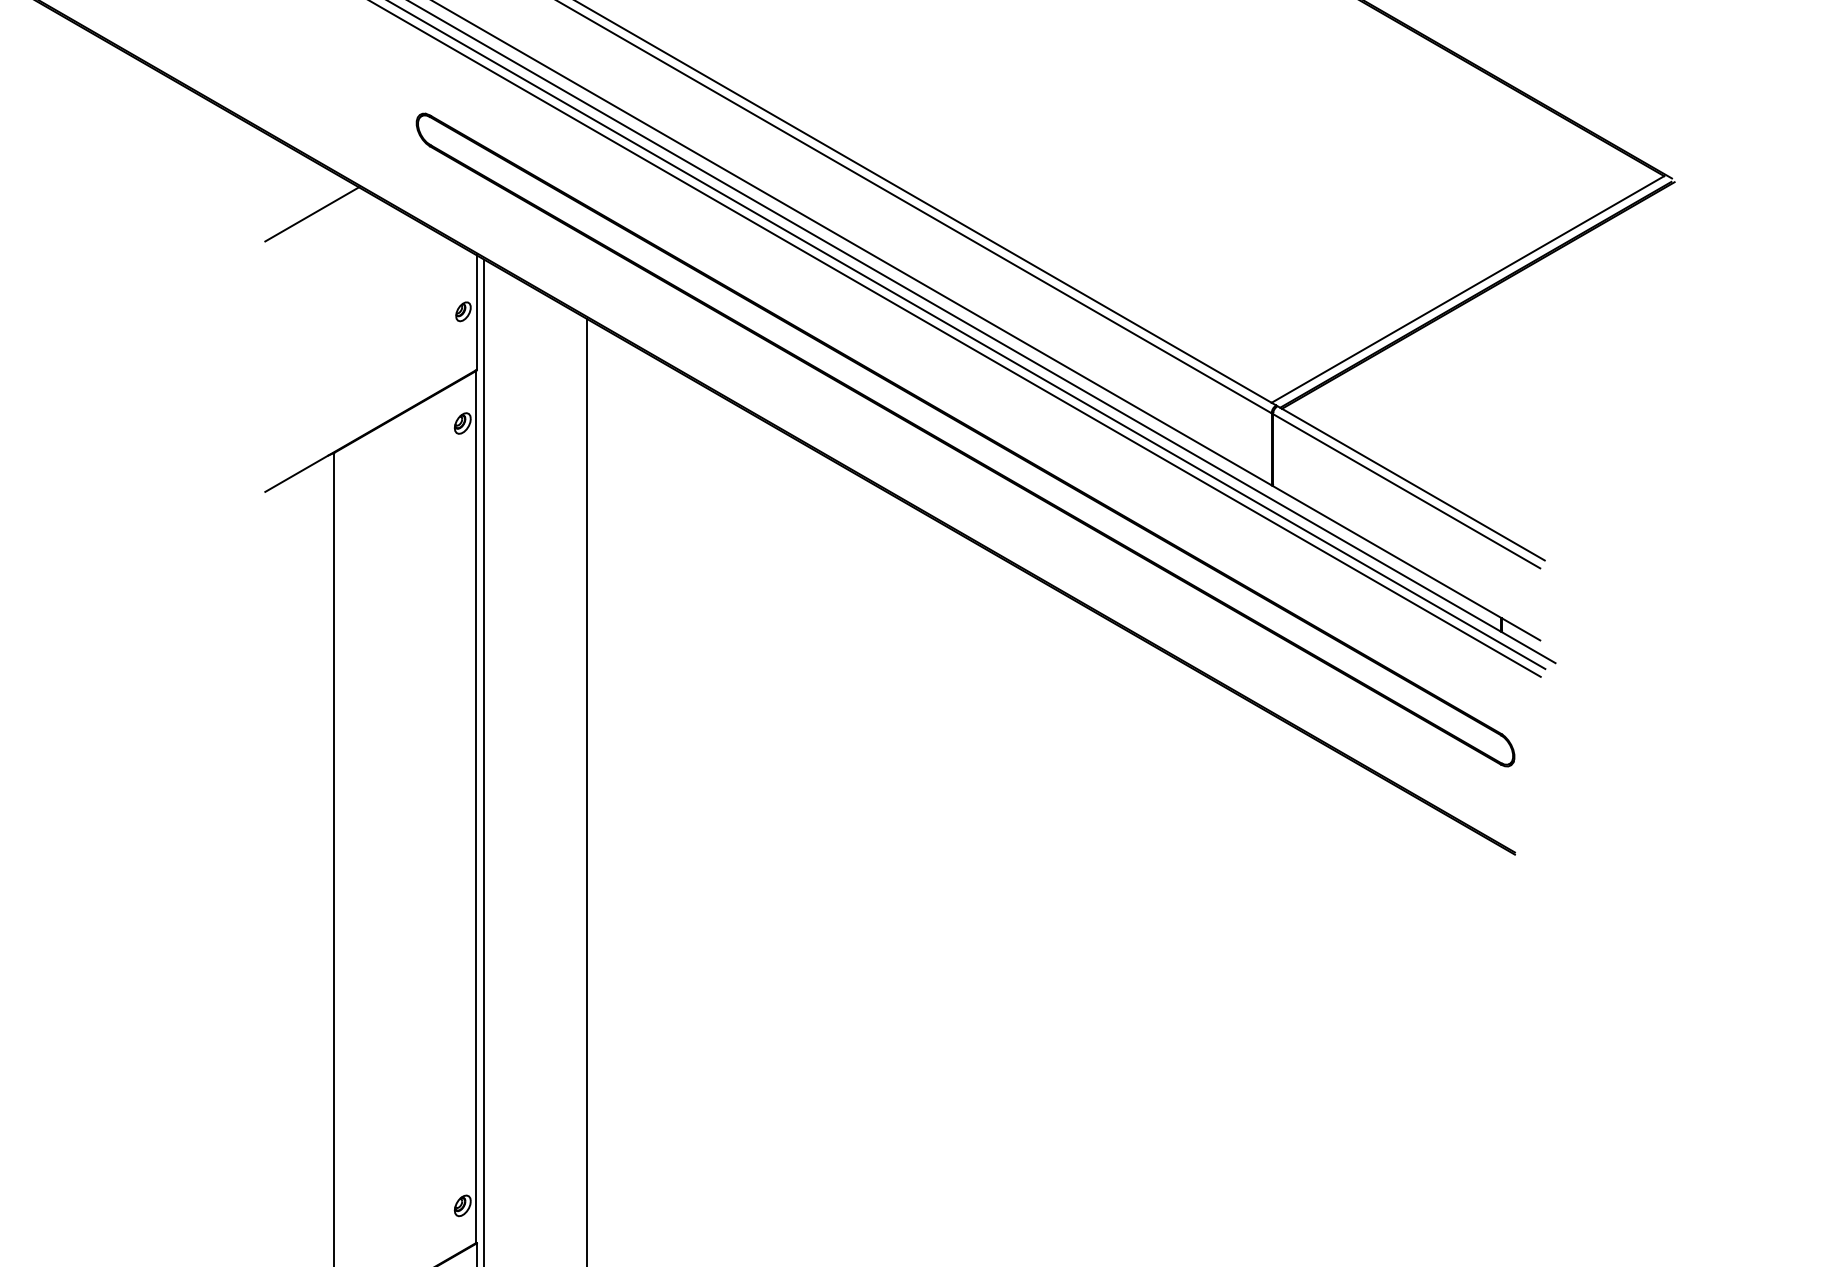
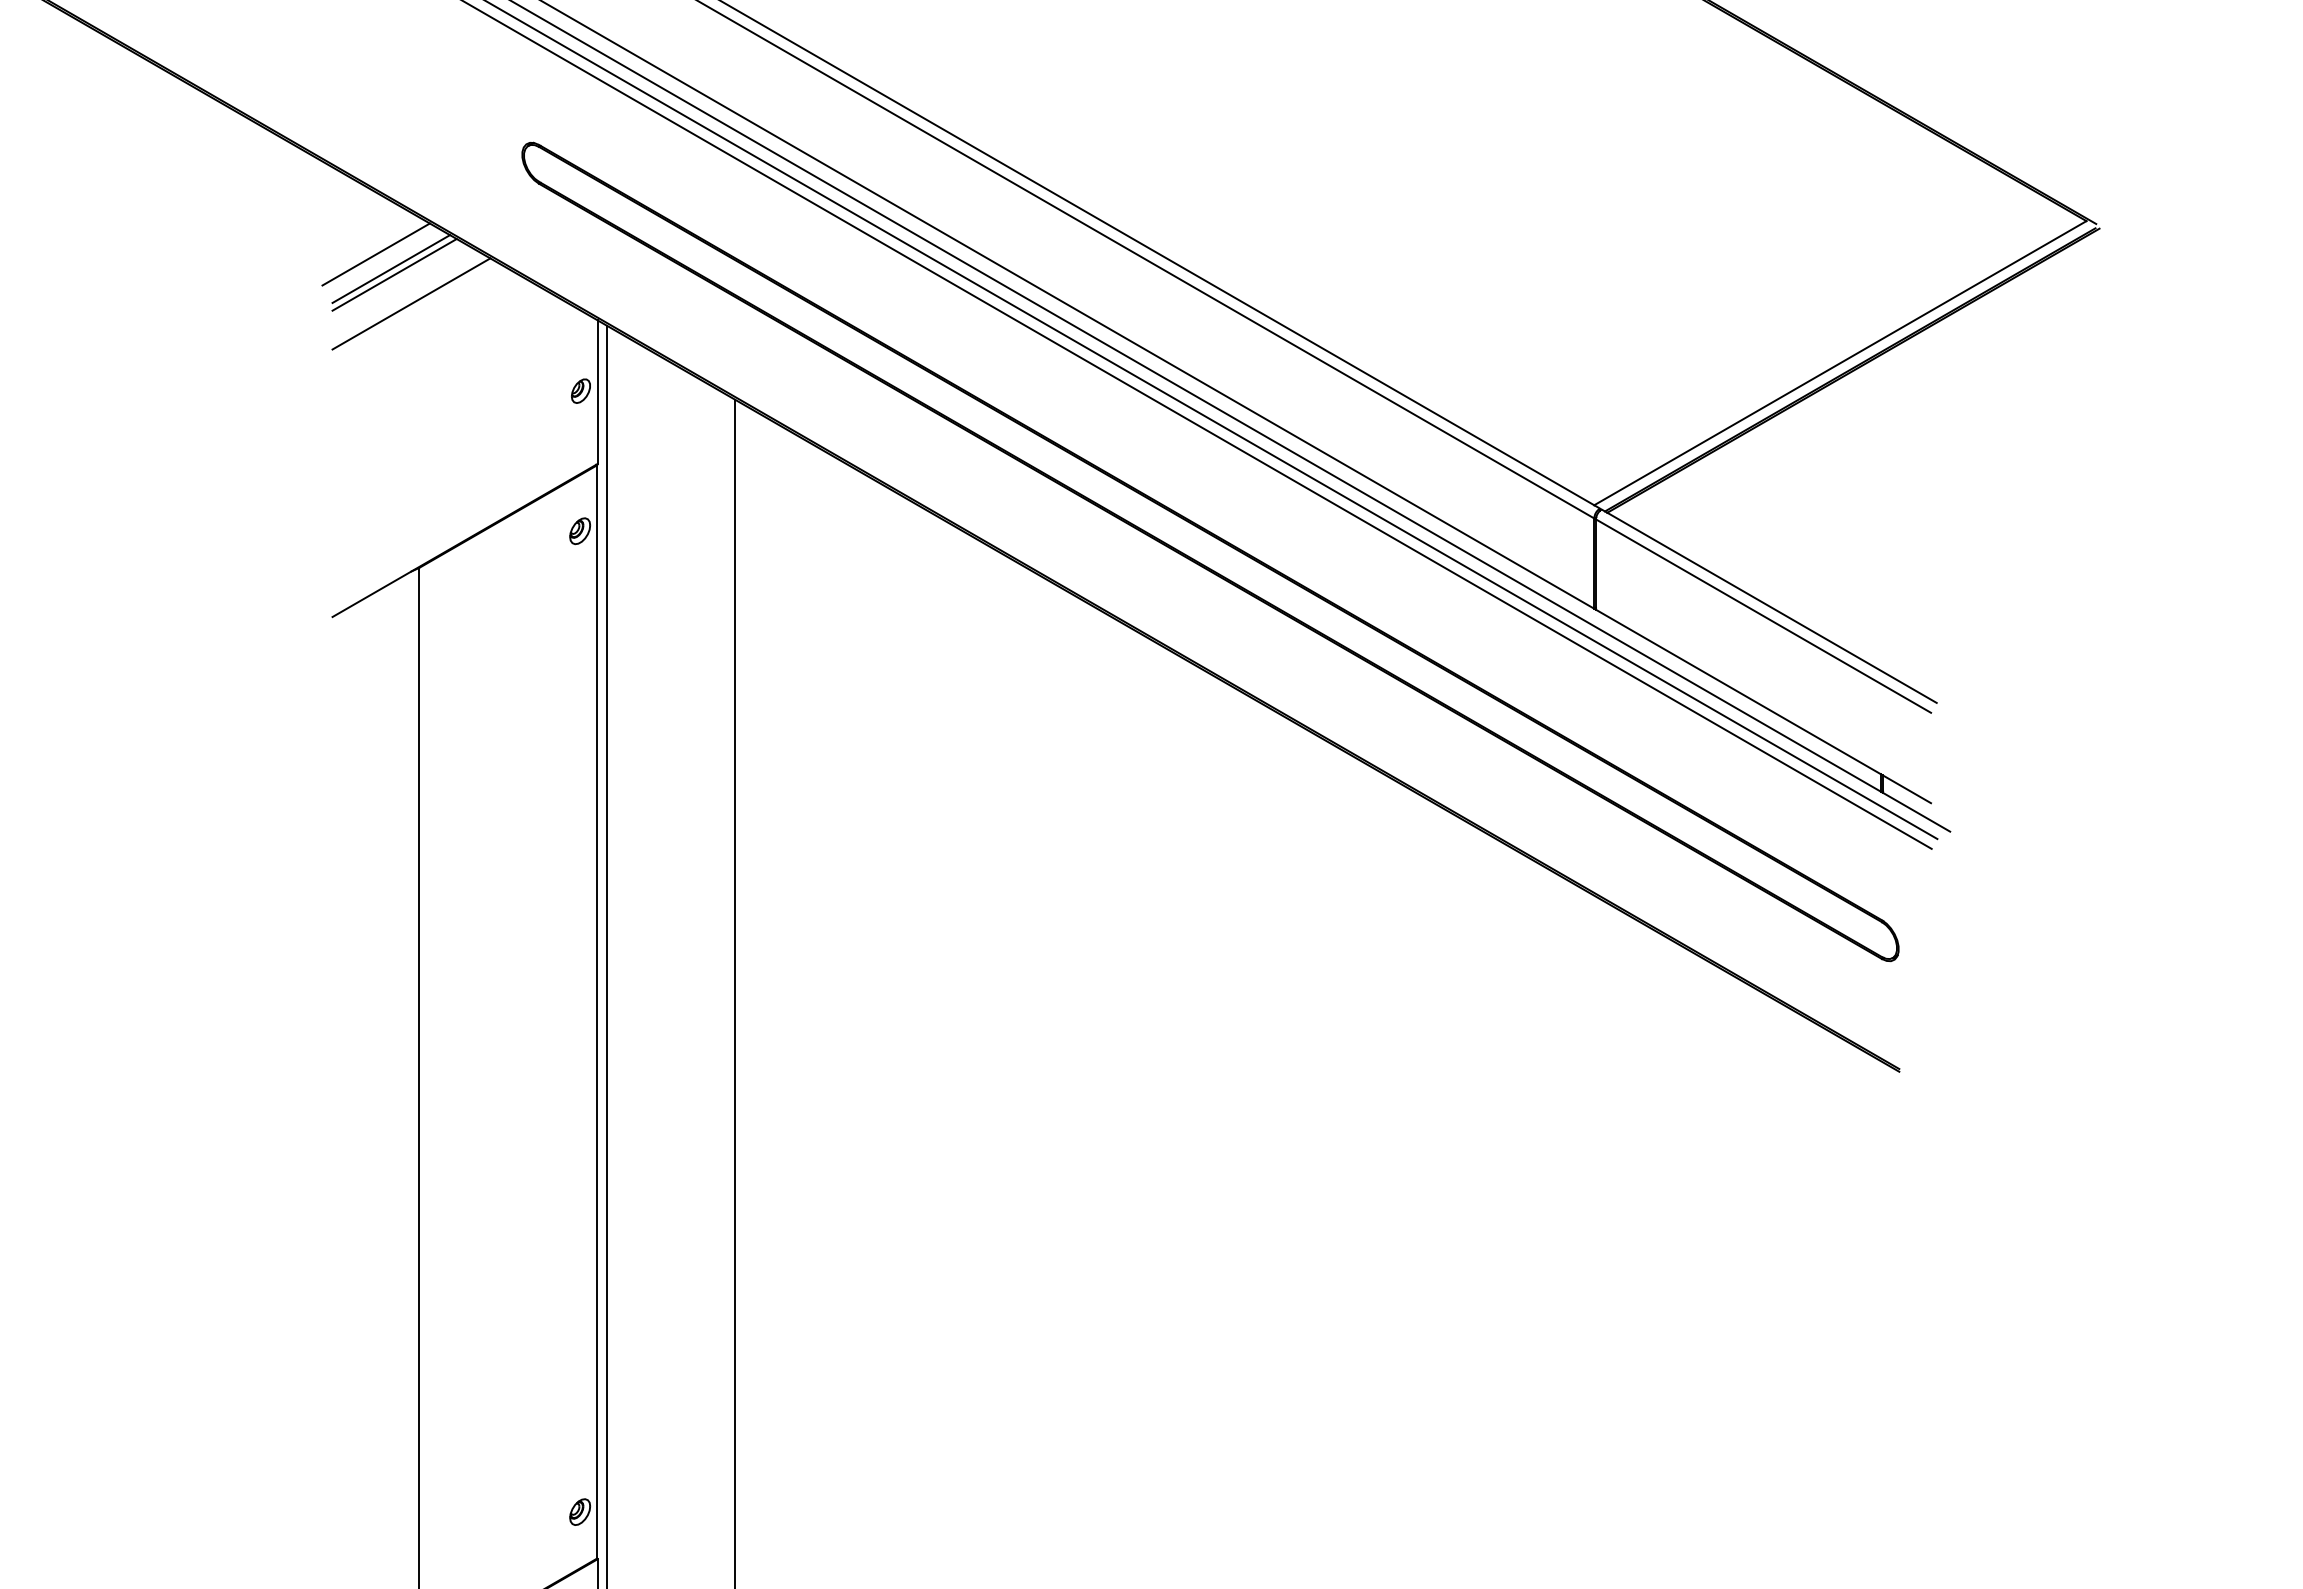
line: (299, 202) -> (375, 254), added
line: (314, 218) -> (394, 274), added
line: (328, 241) -> (411, 303), added

